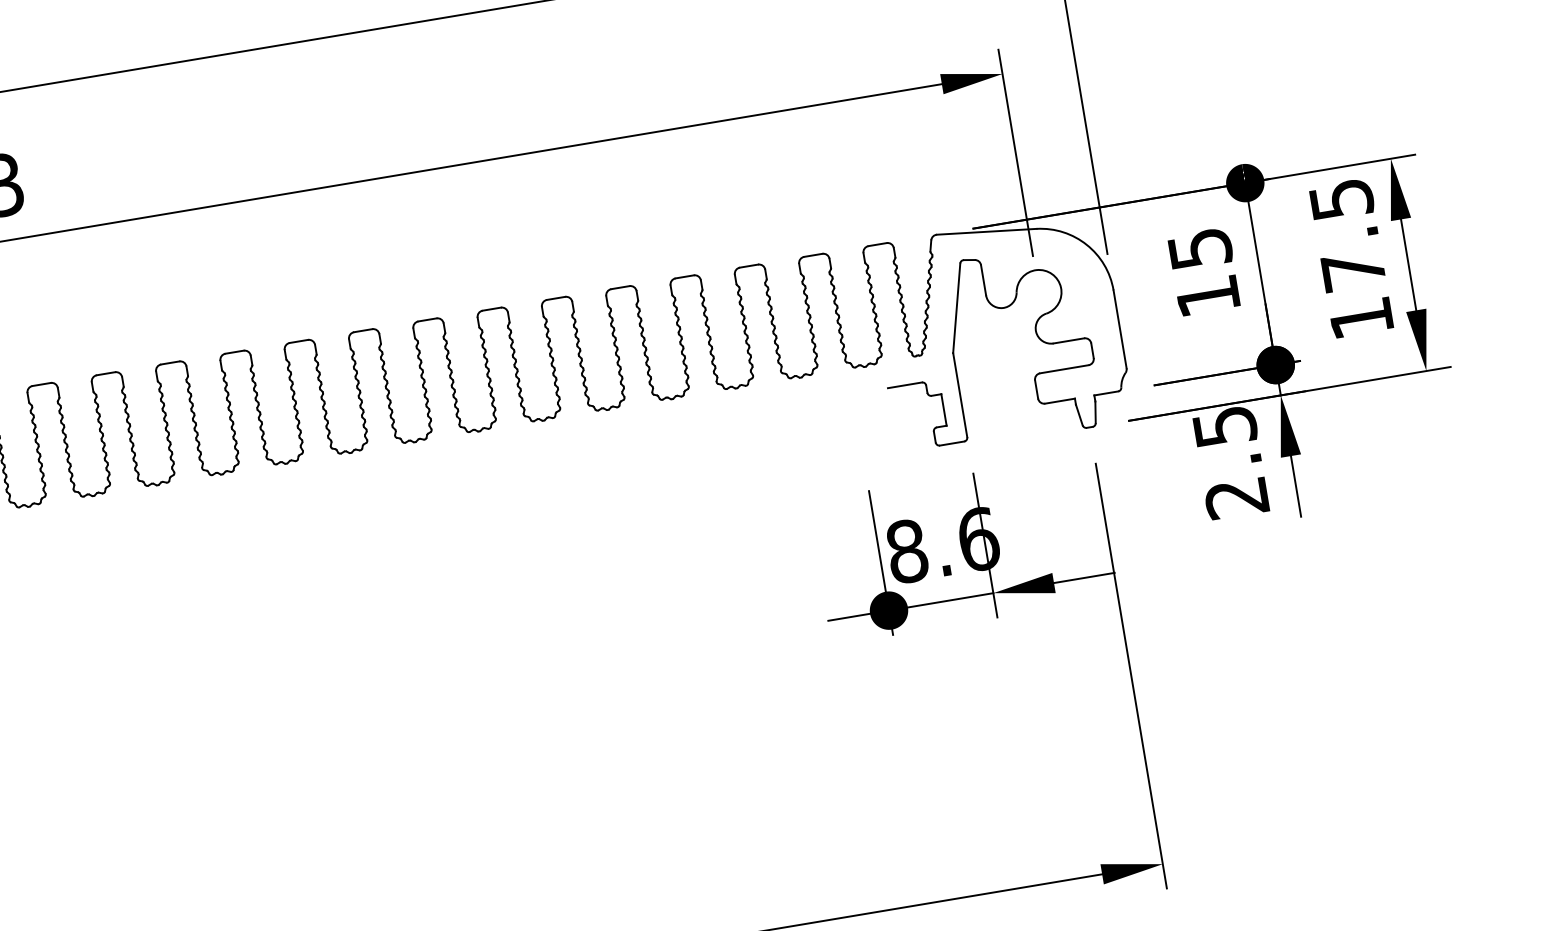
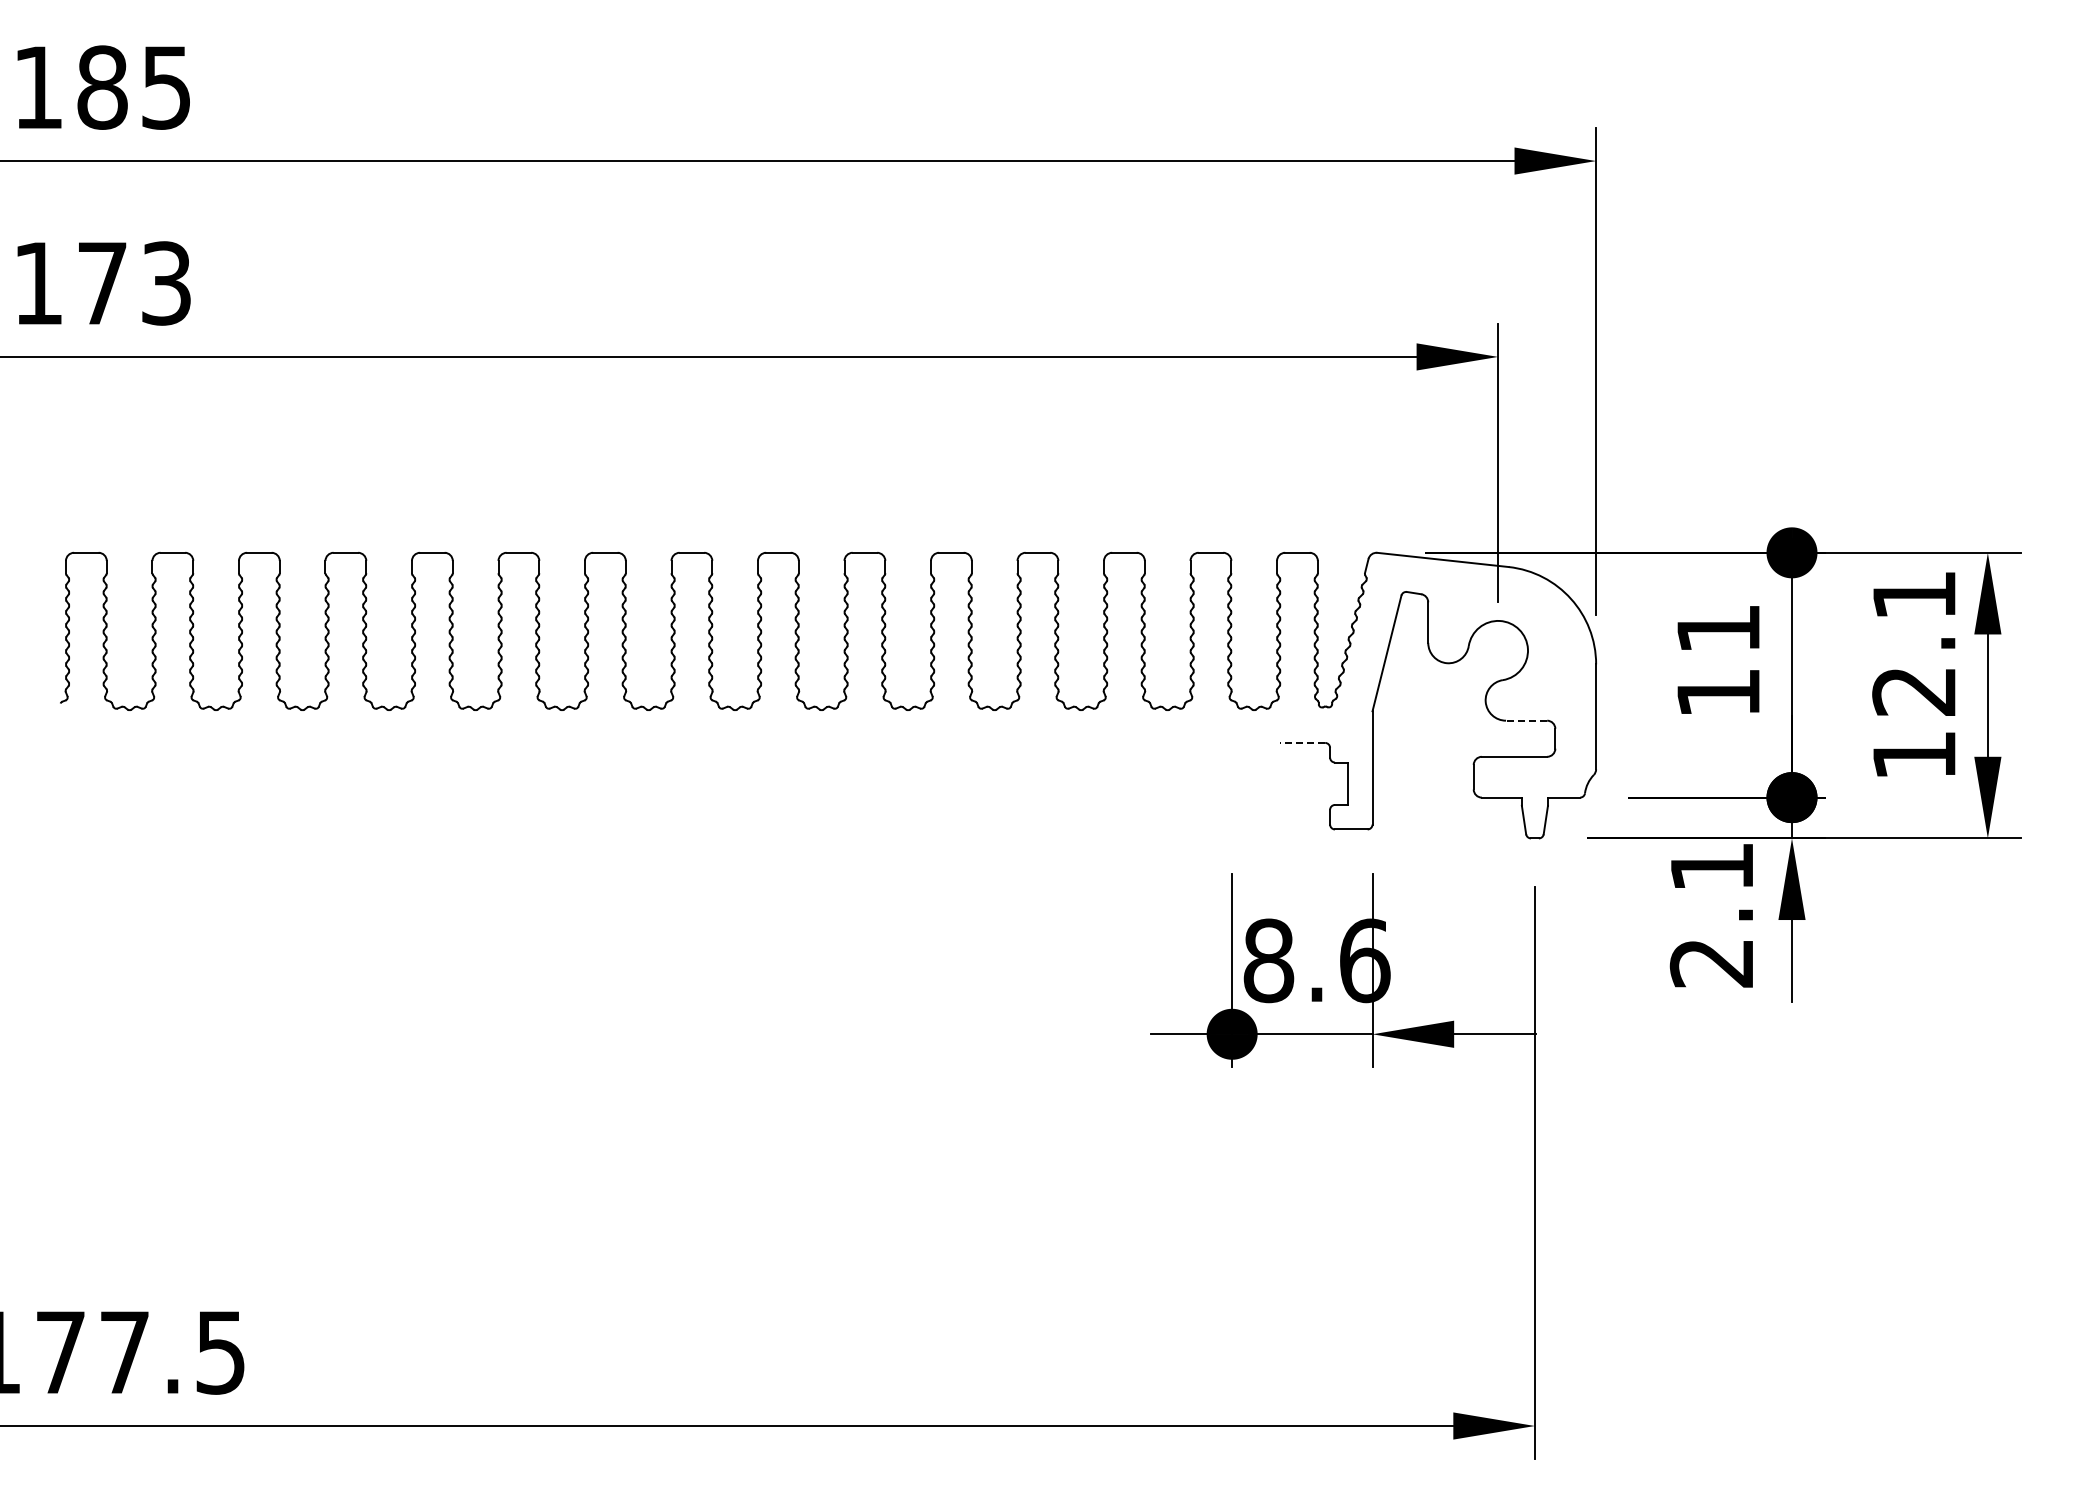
text: (1347, 235) -> (1914, 643), 17.5 -> 12.1
text: (1200, 249) -> (1718, 629), 15 -> 11
line: (1068, 340) -> (1526, 720), solid -> dashed
line: (905, 384) -> (1302, 742), solid -> dashed
text: (1225, 426) -> (1712, 867), 2.5 -> 2.1

